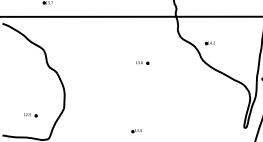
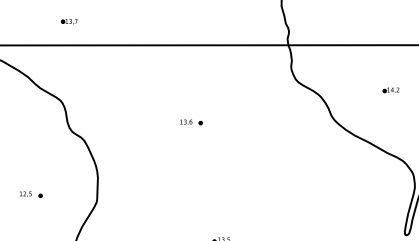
part: (209, 43) -> (389, 90), moved
part: (142, 62) -> (191, 121), moved
part: (30, 115) -> (30, 195), moved

